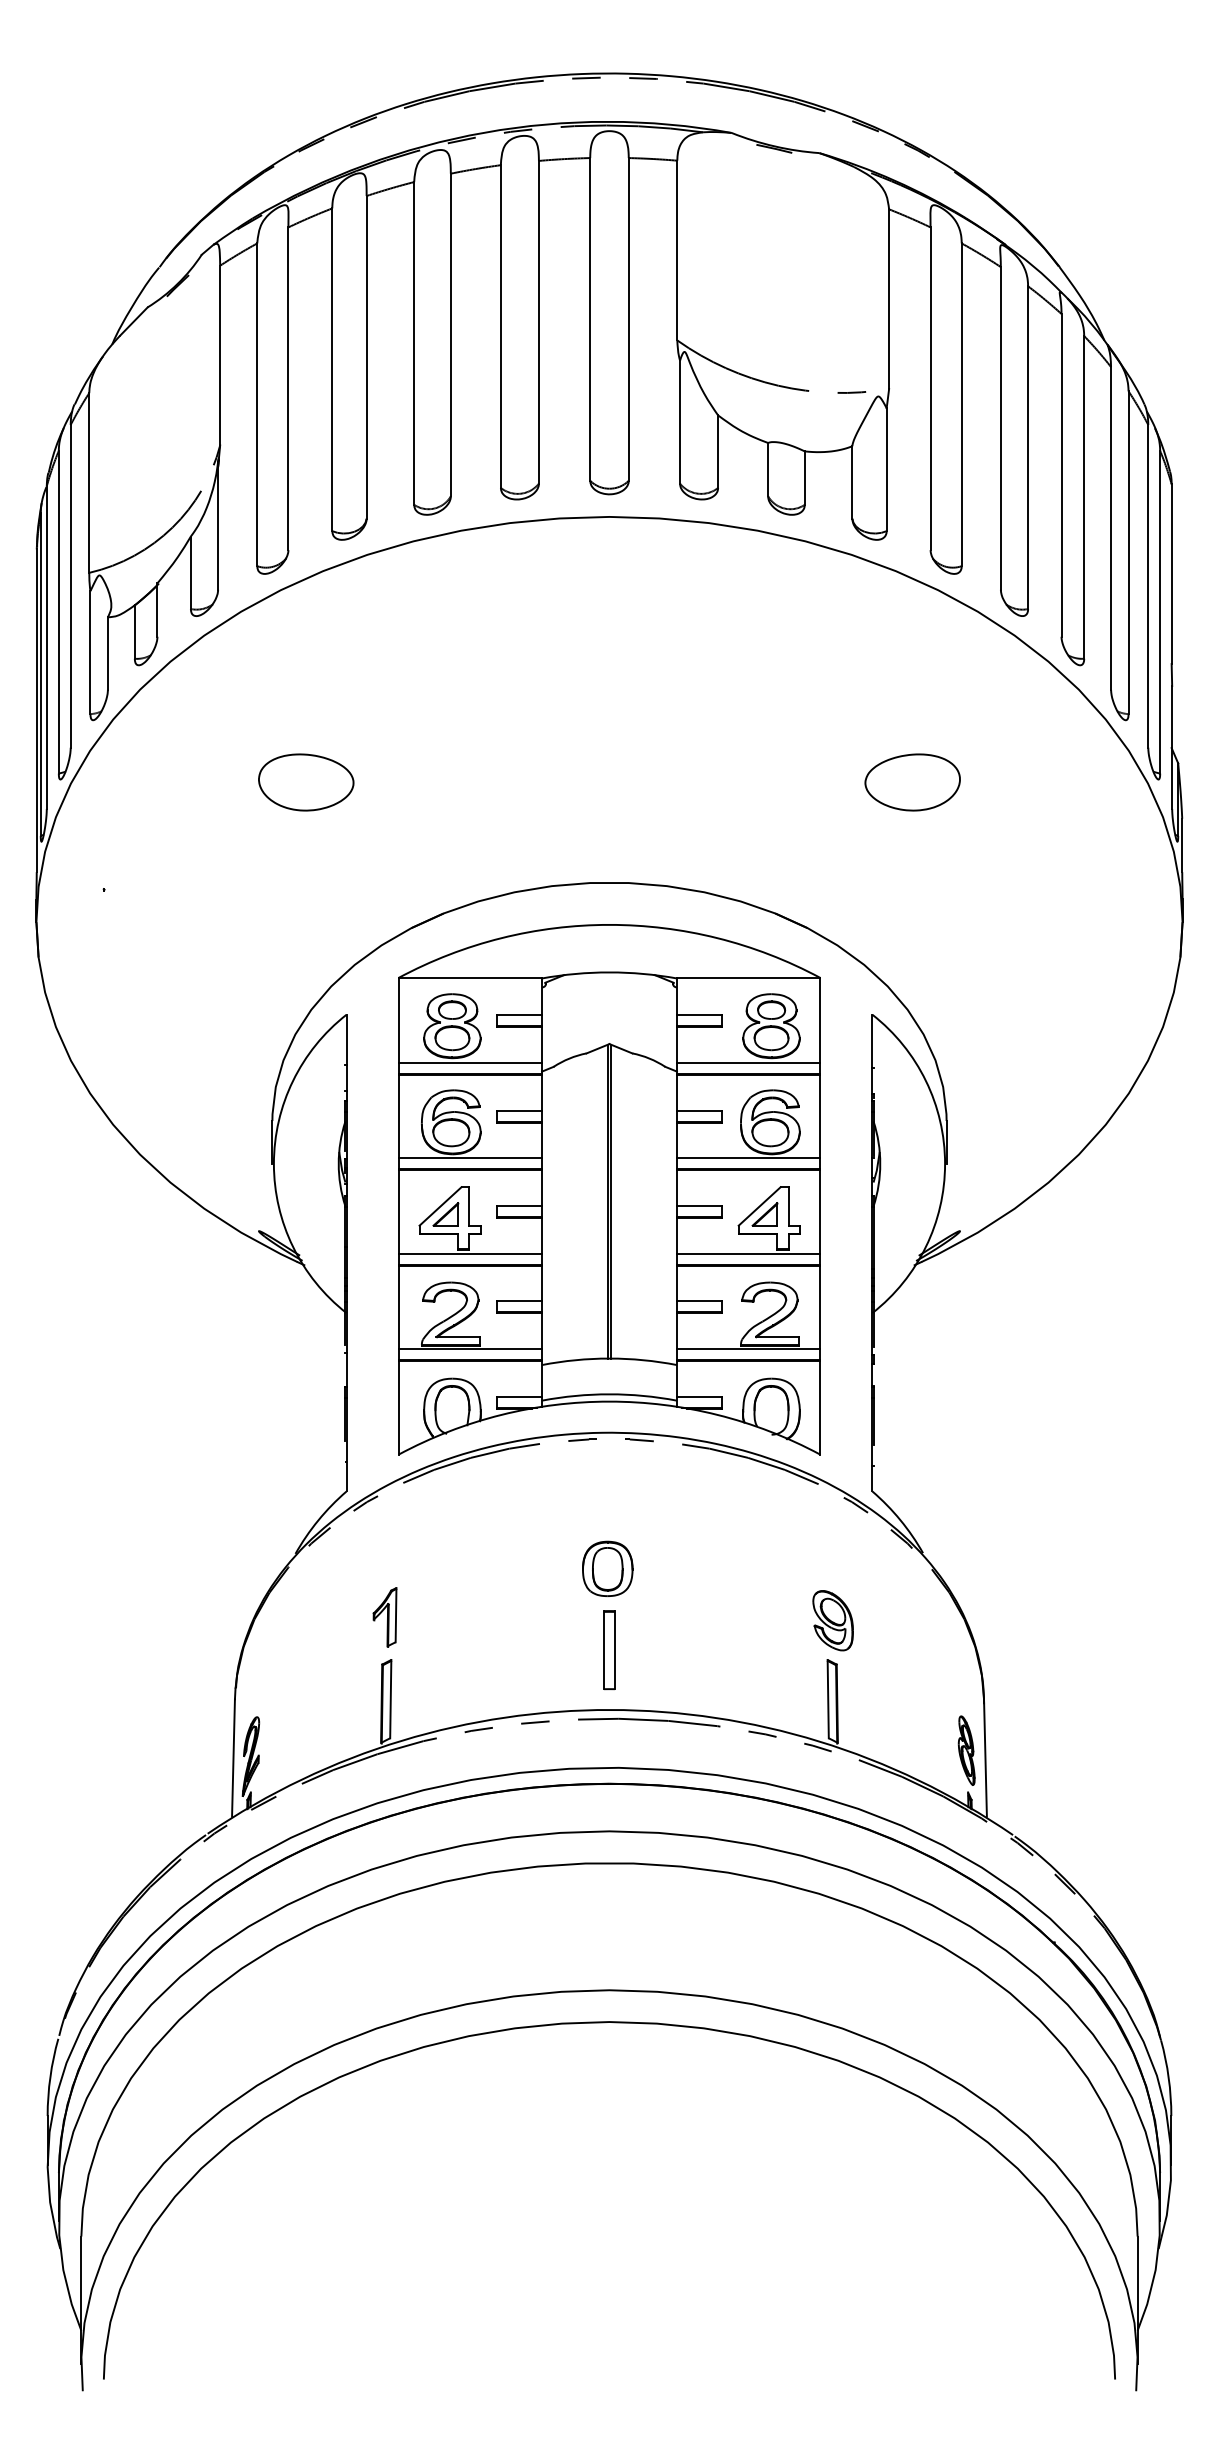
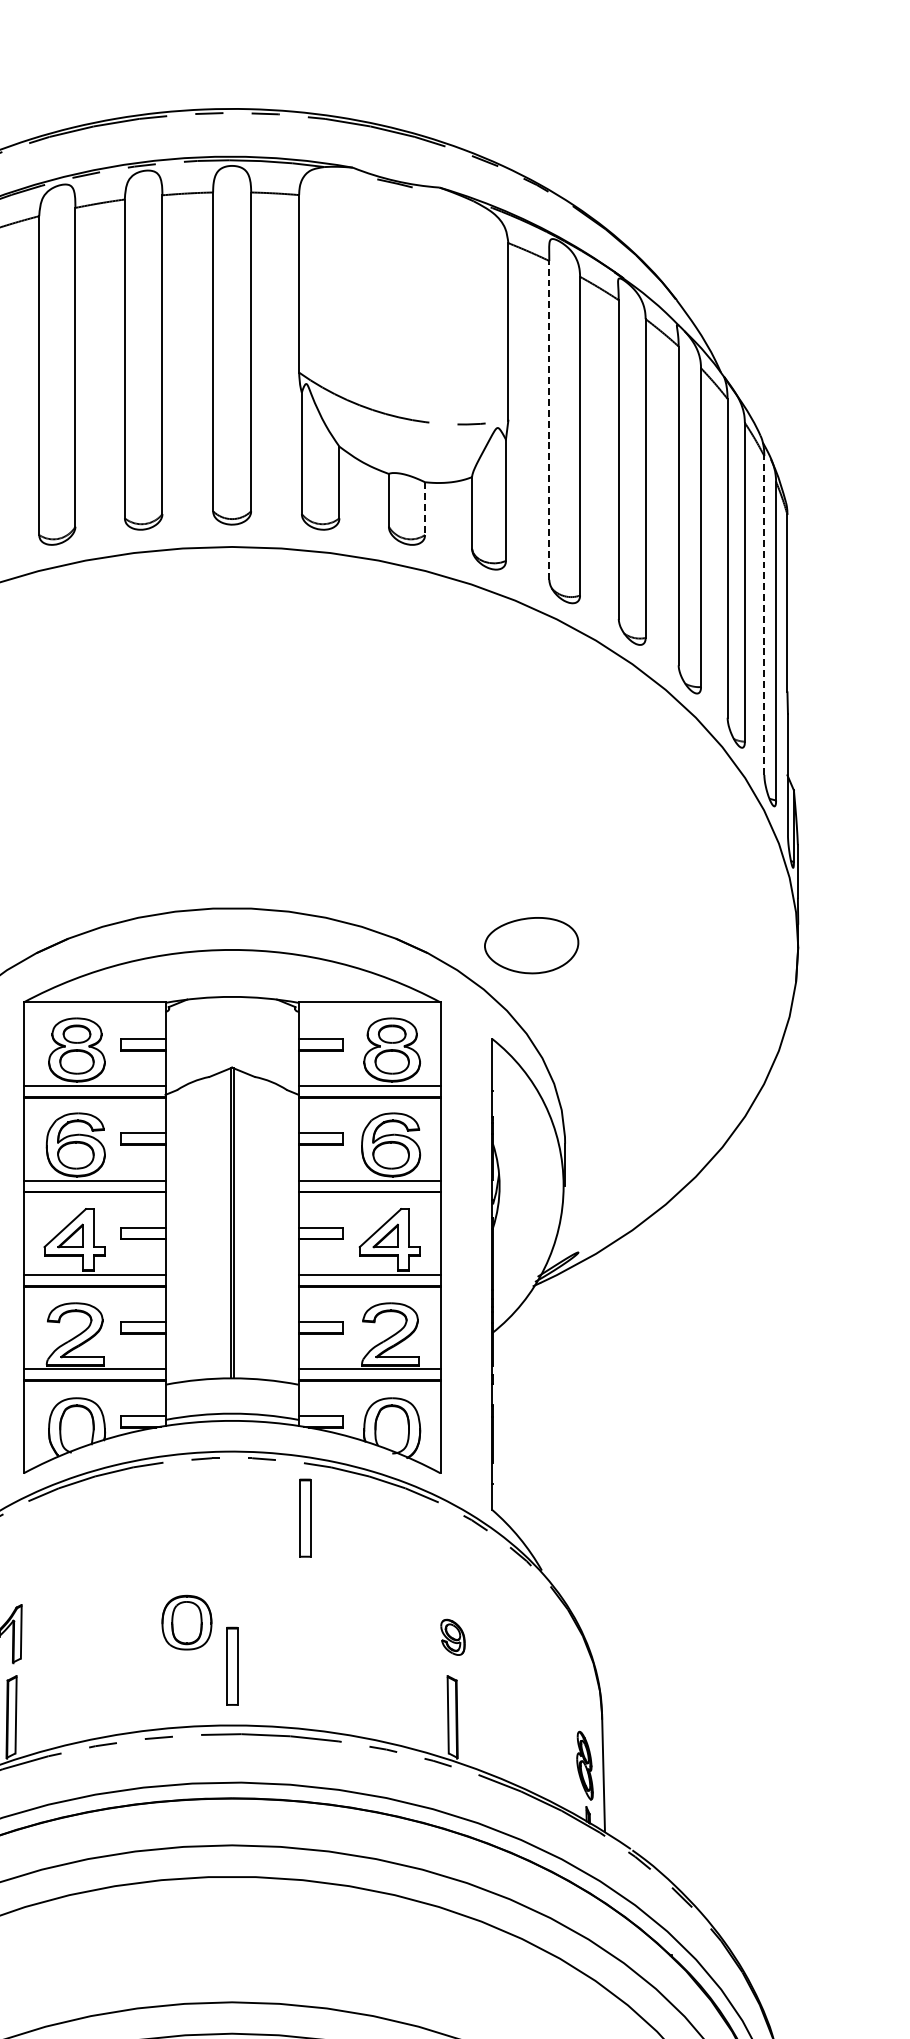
line: (930, 388) -> (549, 420), solid -> dashed
line: (804, 478) -> (424, 509), solid -> dashed
line: (1148, 585) -> (764, 614), solid -> dashed
part: (912, 782) -> (531, 945), moved
part: (683, 1500) -> (305, 1518), added
part: (607, 1568) -> (186, 1622), moved
part: (832, 1620) -> (452, 1637), size x0.6

